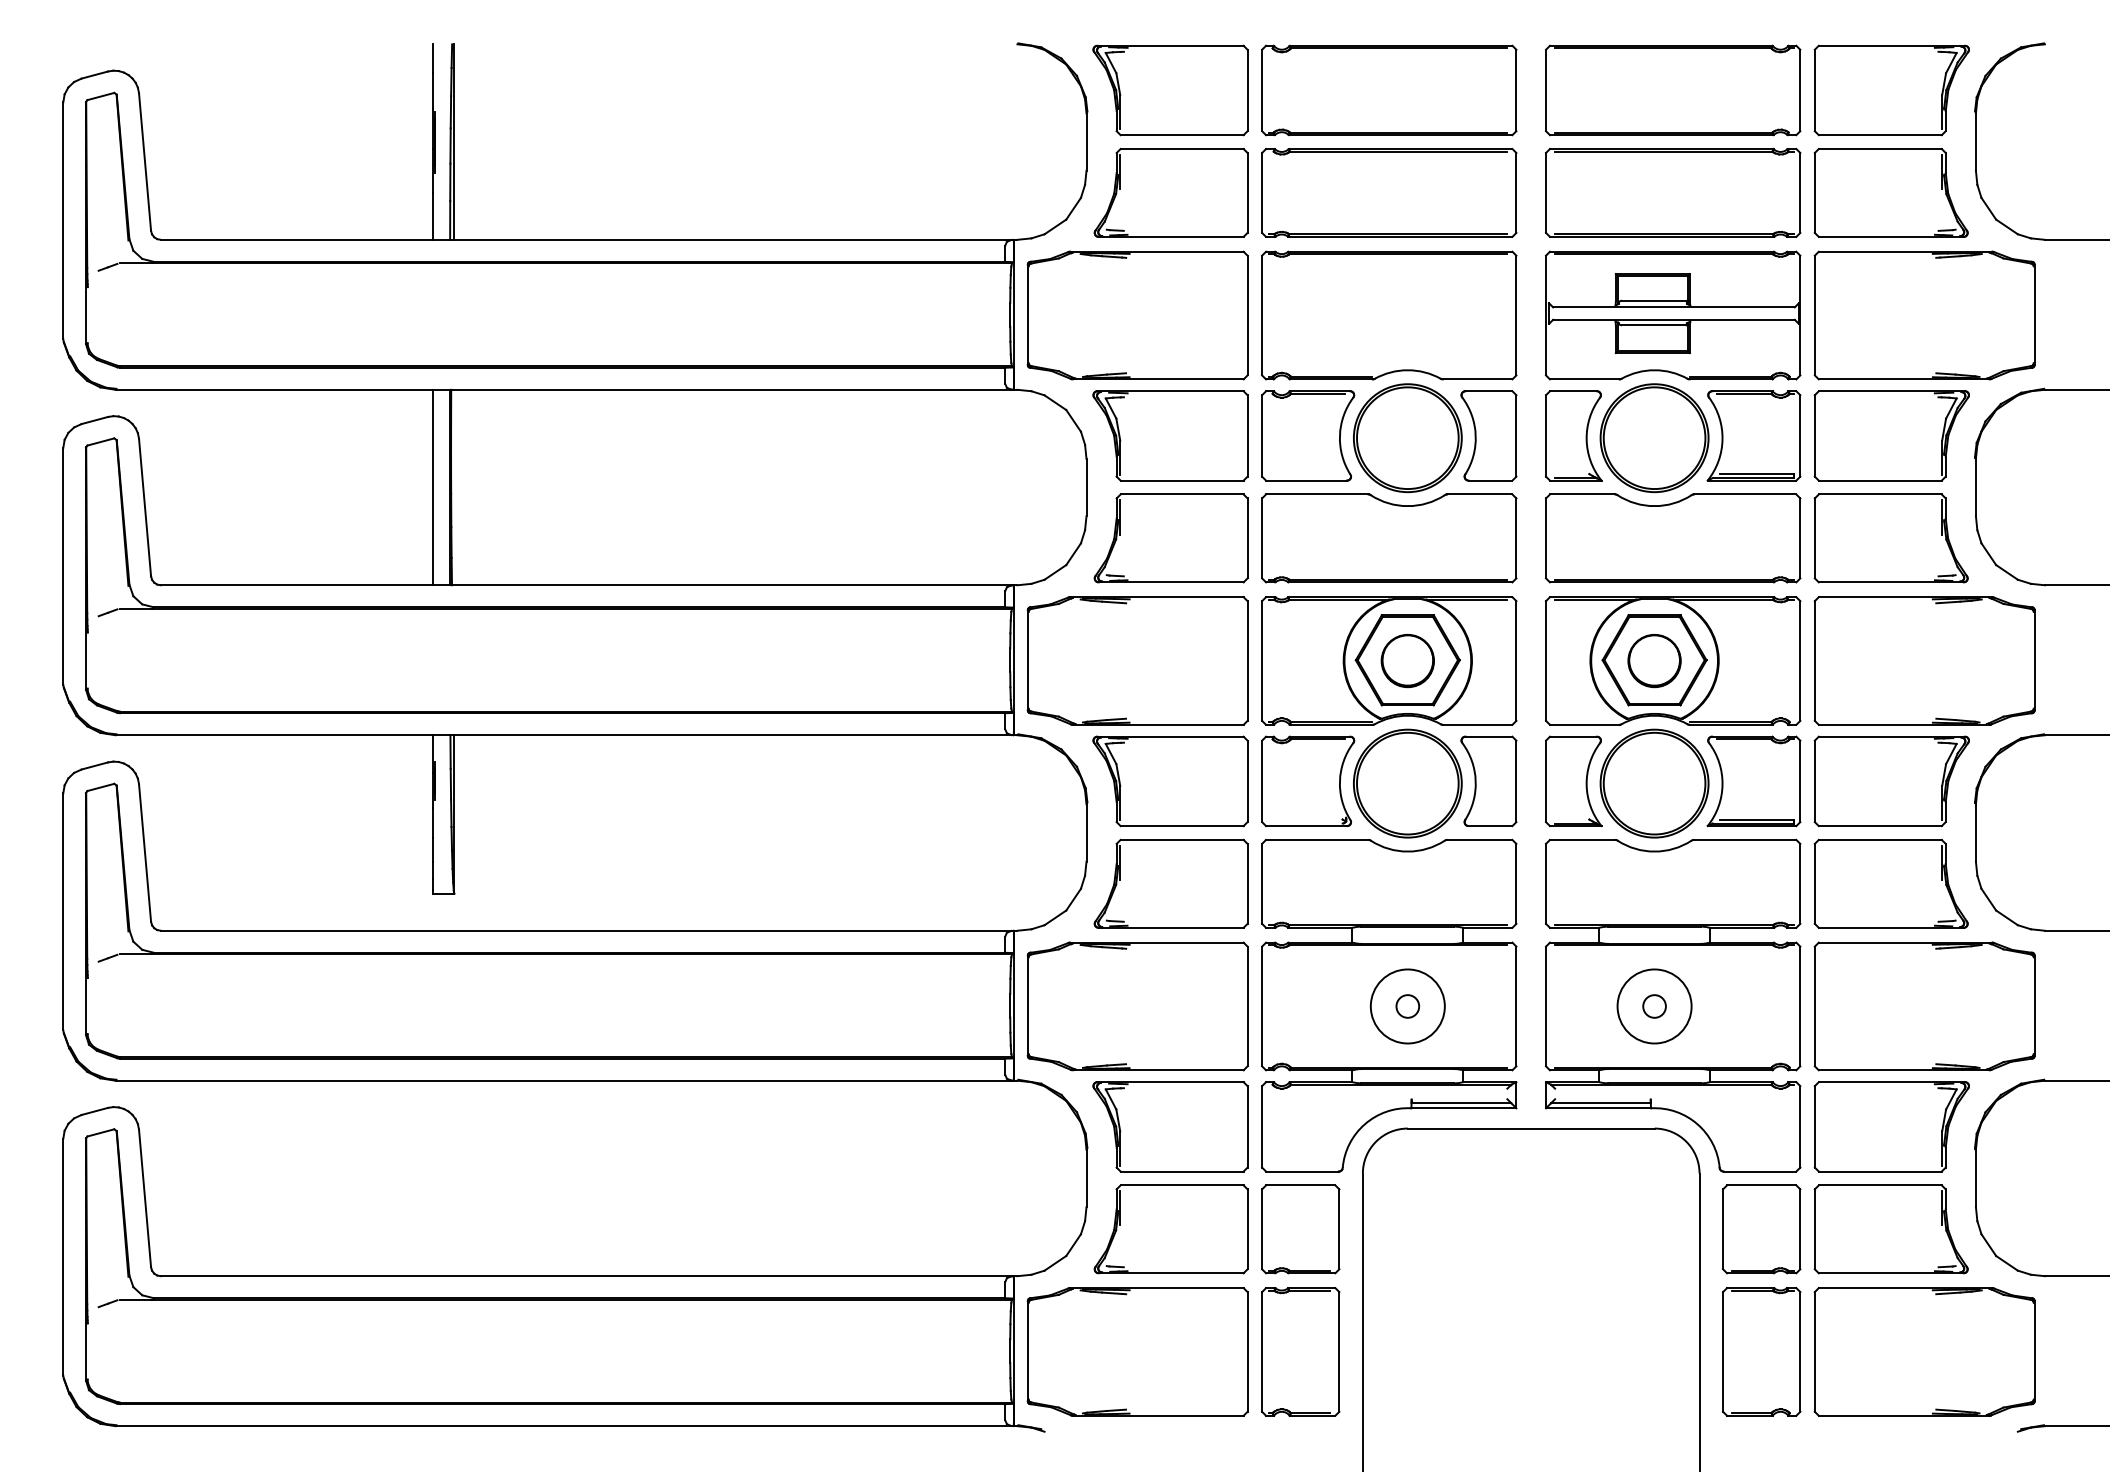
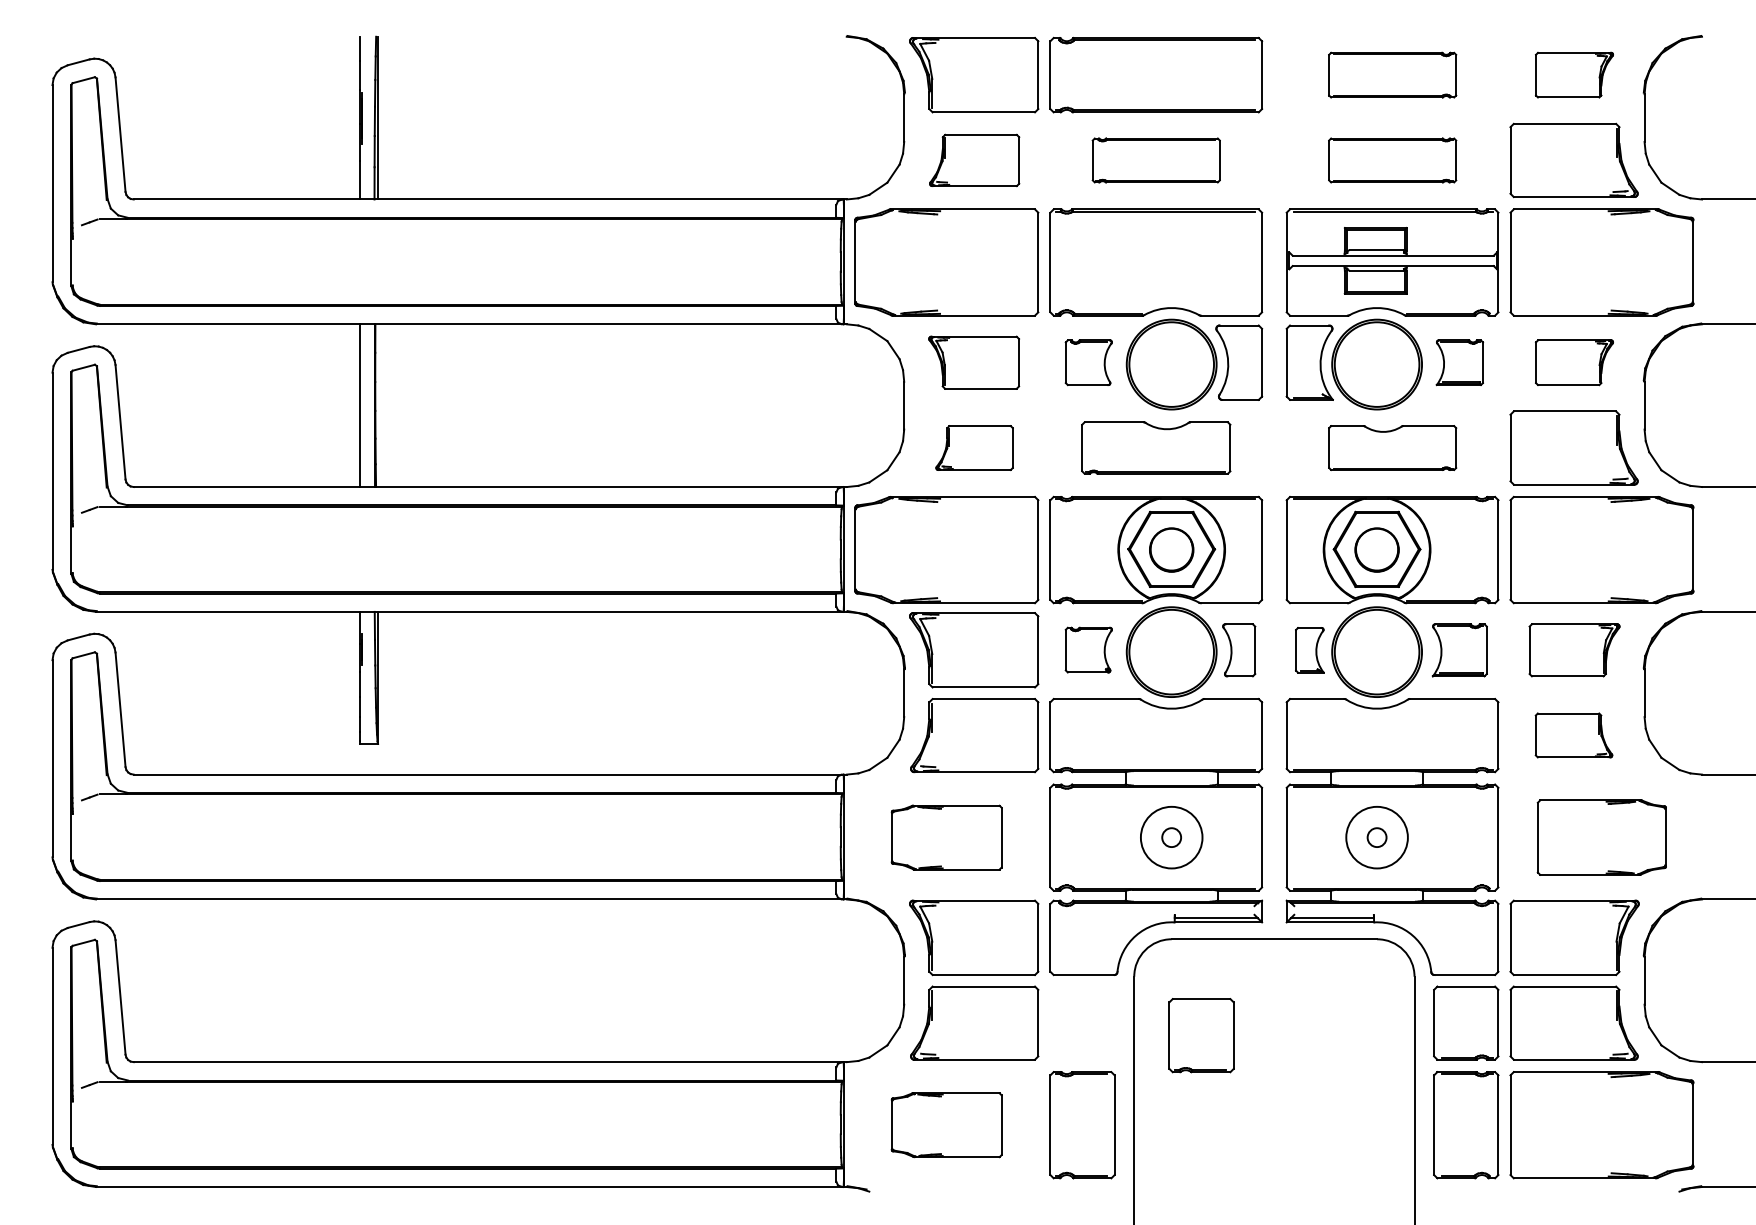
part: (1673, 90) -> (1392, 75), size x0.6
part: (1891, 90) -> (1574, 75), size x0.6
part: (1170, 192) -> (974, 160), size x0.7
part: (1389, 192) -> (1156, 160), size x0.6
part: (1673, 192) -> (1392, 160), size x0.6
part: (1170, 435) -> (974, 362), size x0.7
part: (1308, 435) -> (1089, 362), size x0.6
part: (1753, 435) -> (1459, 362), size x0.6
part: (1891, 435) -> (1574, 362), size x0.6
part: (1170, 538) -> (974, 448), size x0.6
part: (1389, 538) -> (1156, 448), size x0.7
part: (1673, 538) -> (1392, 448), size x0.6
part: (1308, 780) -> (1089, 649), size x0.6
part: (1488, 781) -> (1238, 650), size x0.7
part: (1573, 781) -> (1309, 650), size x0.6
part: (1753, 781) -> (1459, 650), size x0.7
part: (1891, 781) -> (1574, 650), size x0.7
part: (1890, 883) -> (1573, 735), size x0.6
part: (1137, 1006) -> (946, 837), size x0.6
part: (1924, 1006) -> (1601, 837), size x0.7
part: (1300, 1229) -> (1201, 1035), moved
part: (1137, 1351) -> (946, 1124), size x0.6

